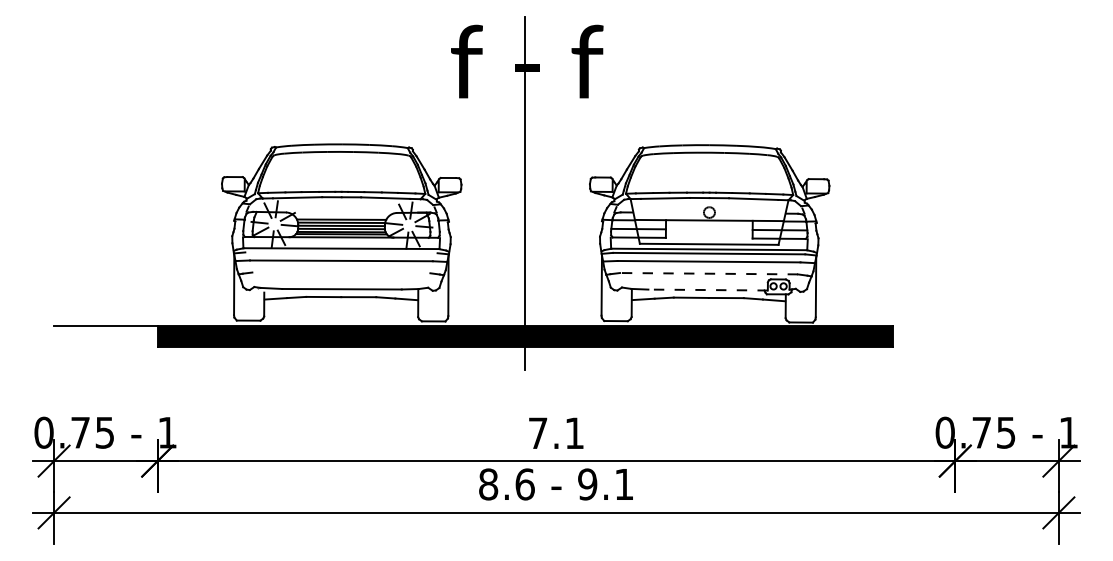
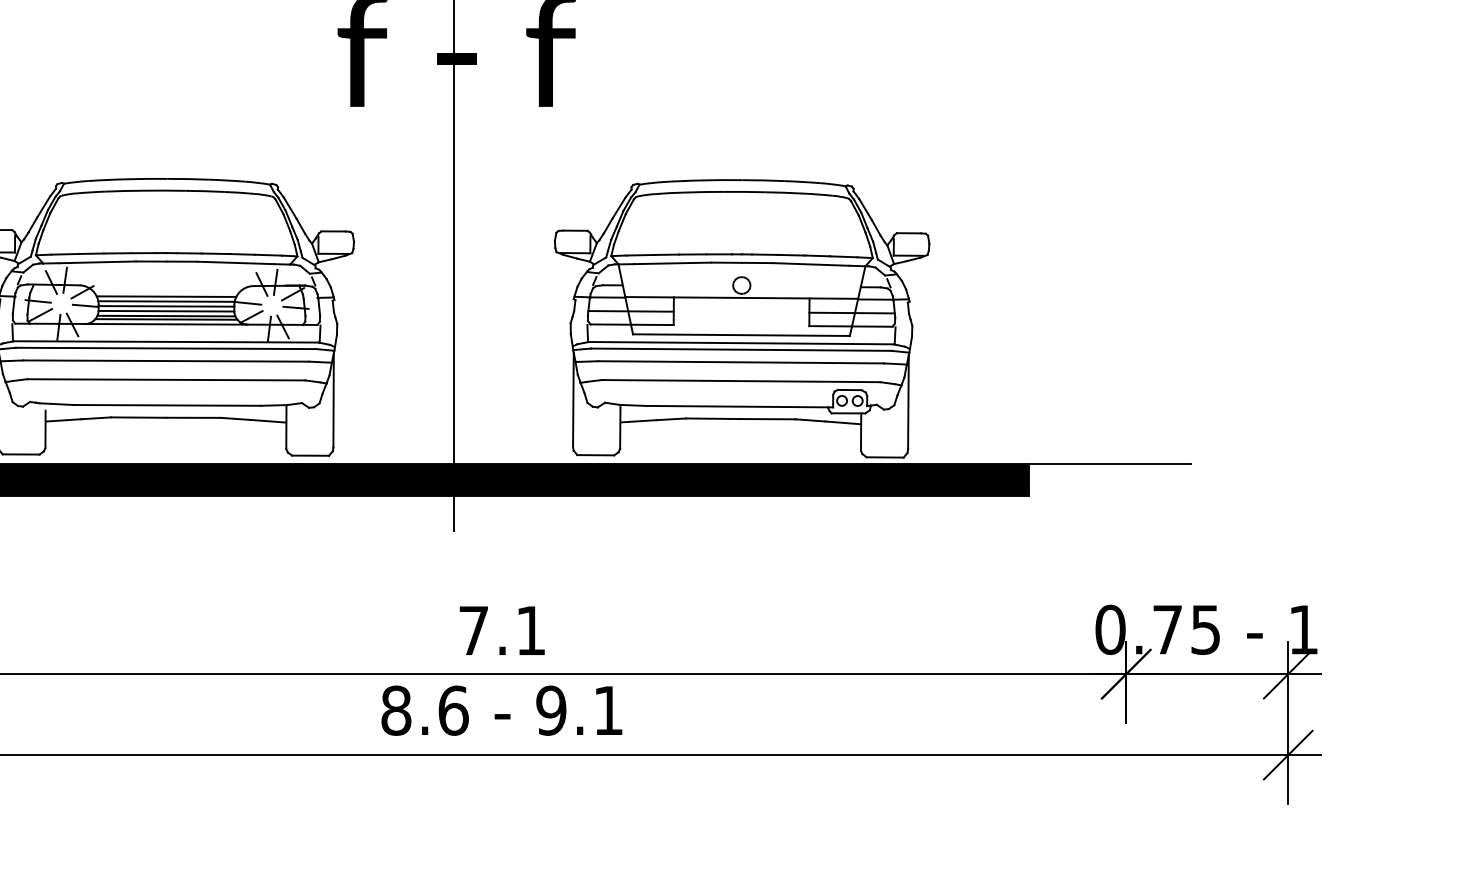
line: (341, 252) -> (166, 347), added
line: (341, 272) -> (166, 379), added
line: (709, 273) -> (741, 380), dashed -> solid
line: (708, 290) -> (740, 407), dashed -> solid
line: (944, 326) -> (1109, 463), added

